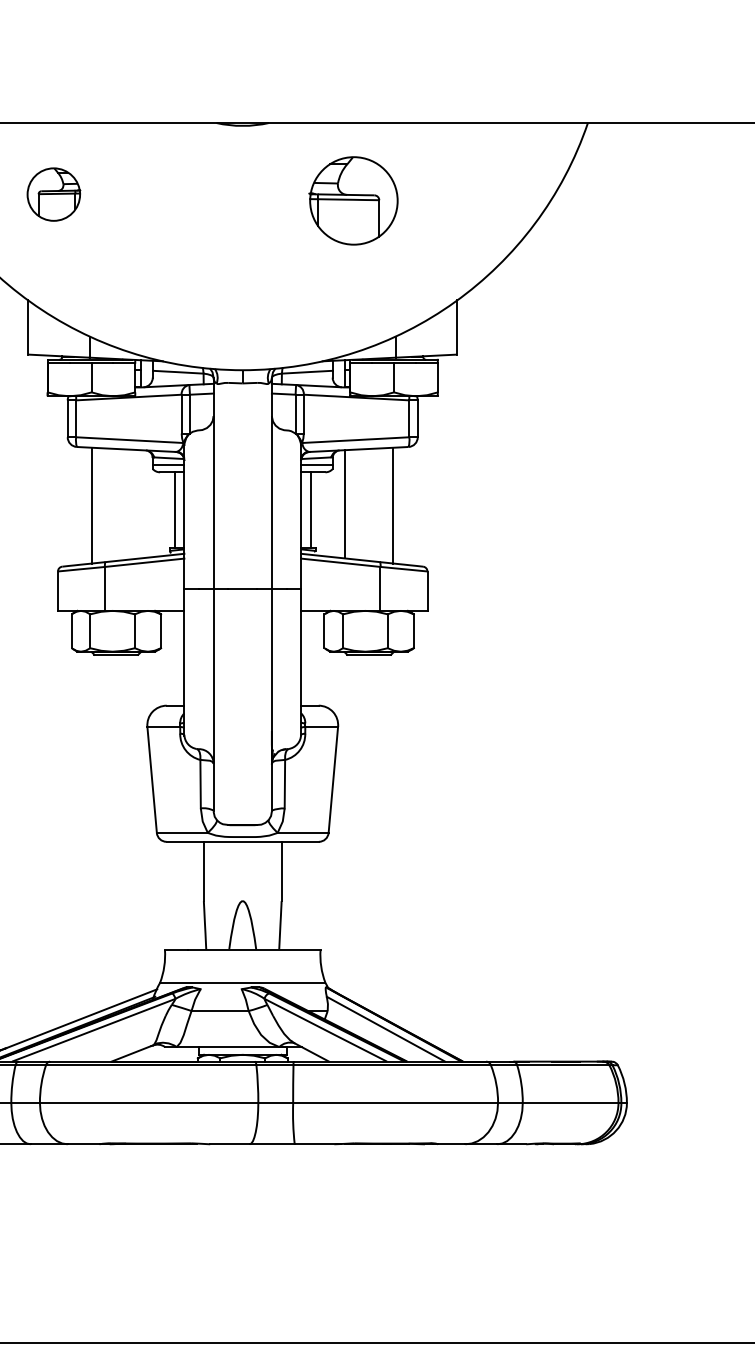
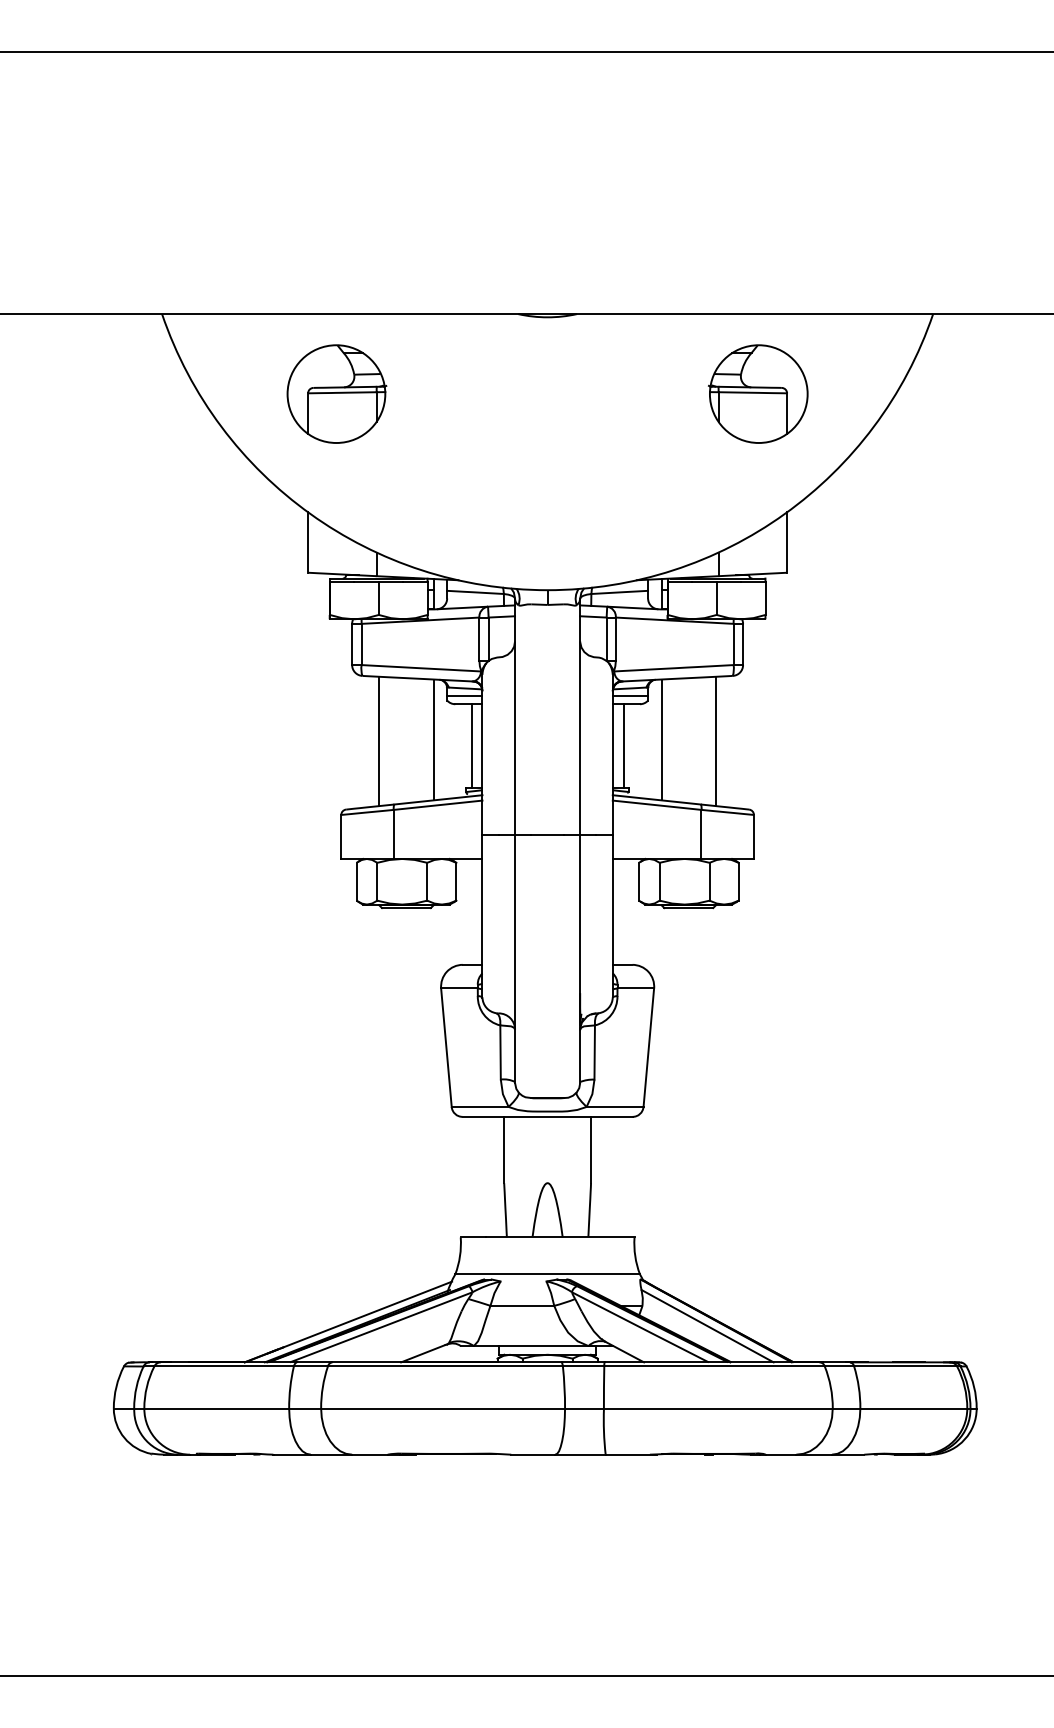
part: (53, 194) -> (336, 393), size x1.67
part: (353, 200) -> (758, 393), moved
line: (140, 503) -> (433, 739), added

